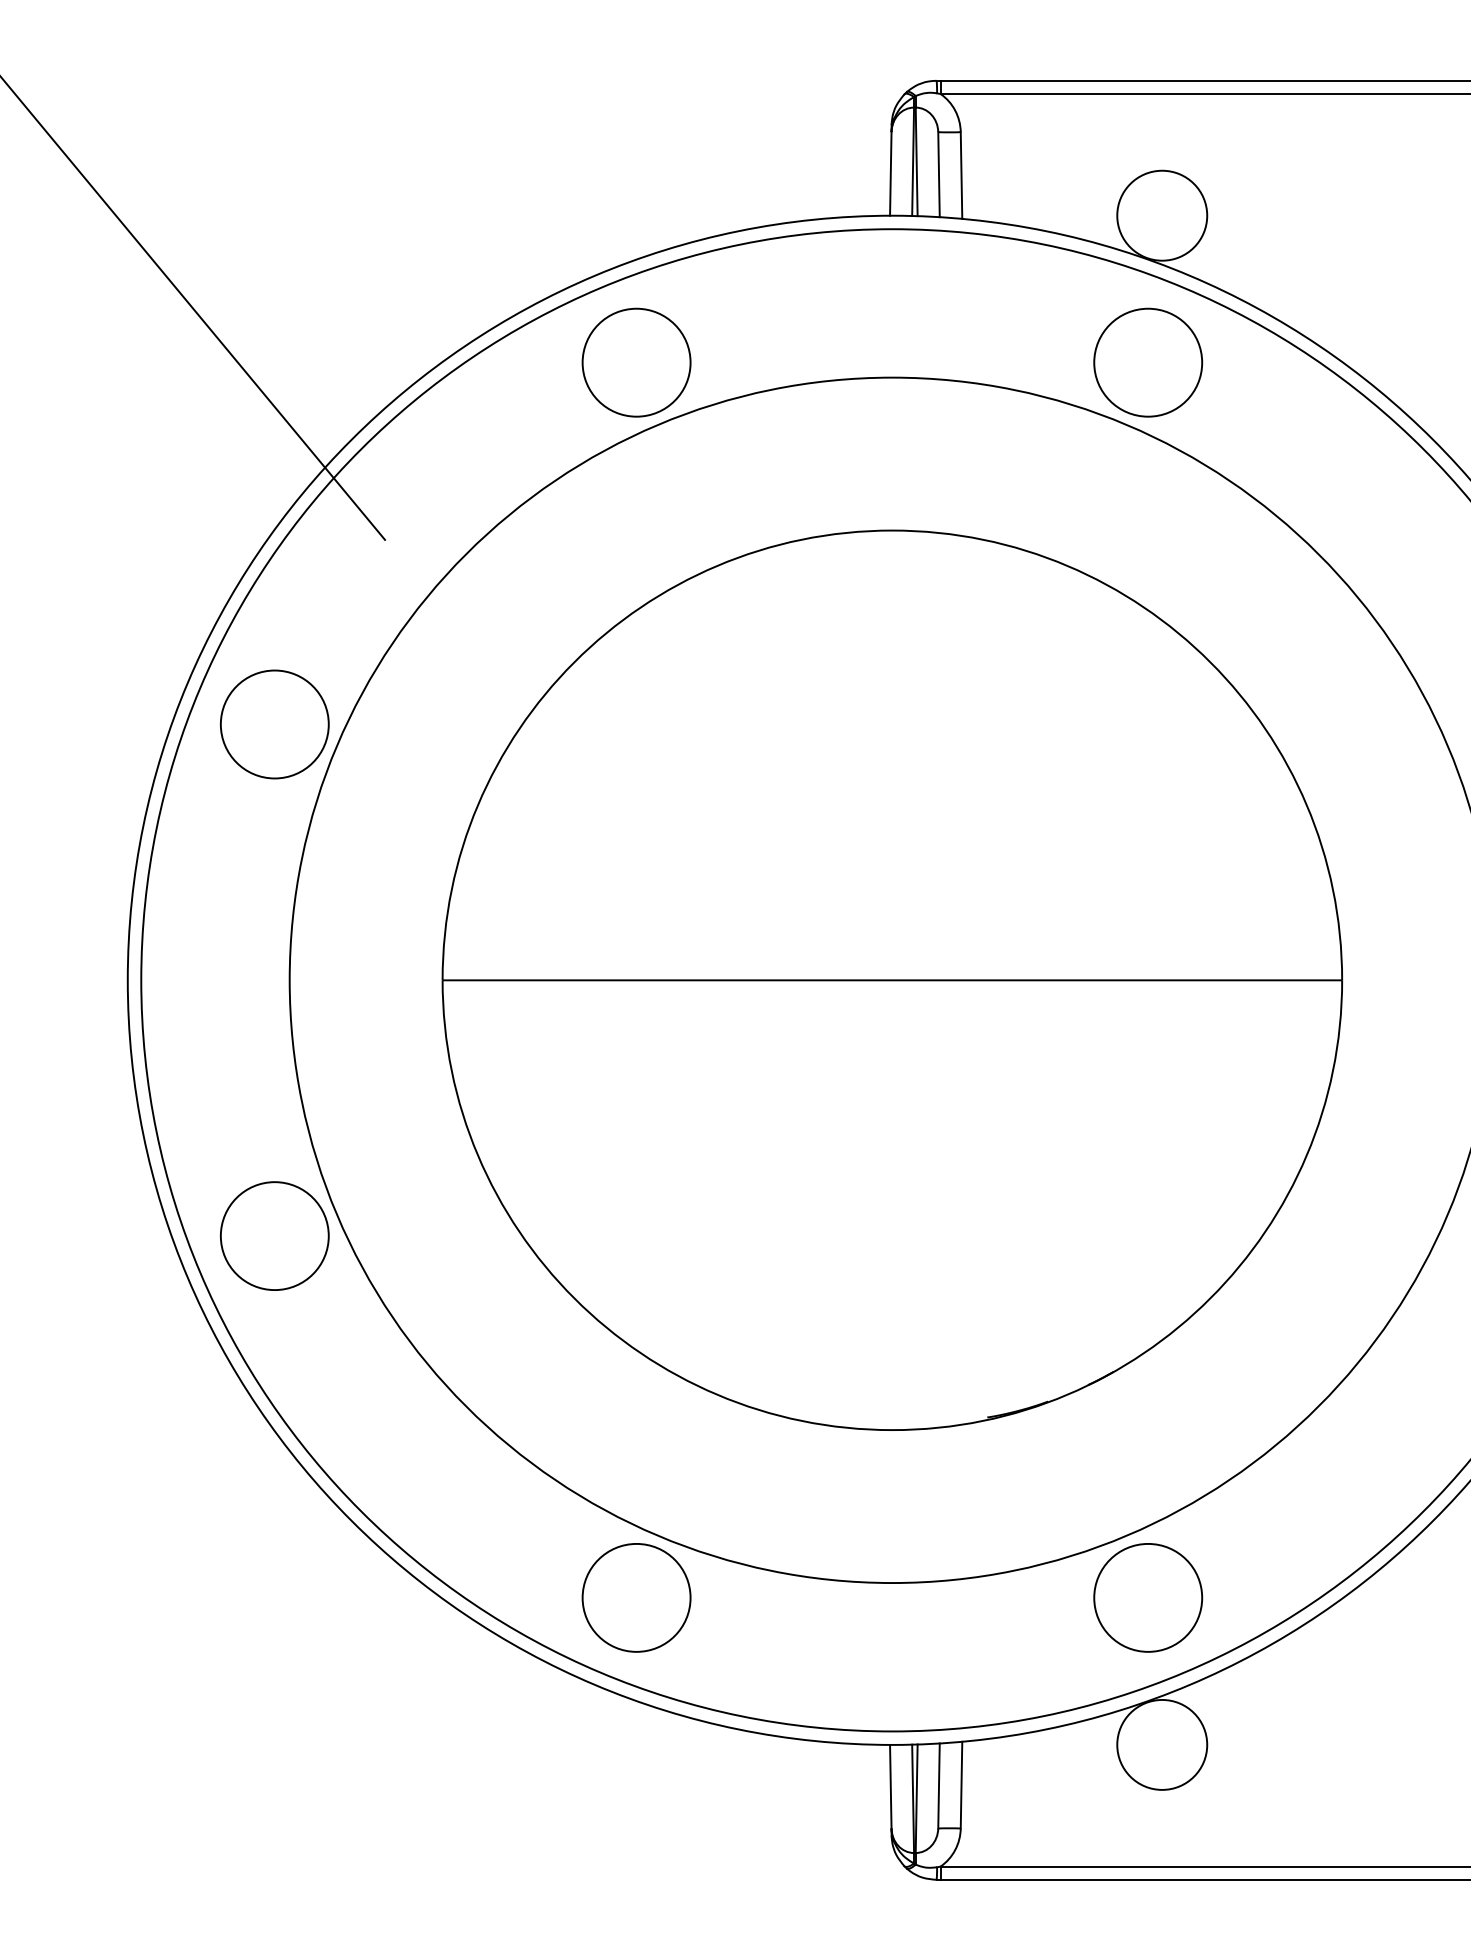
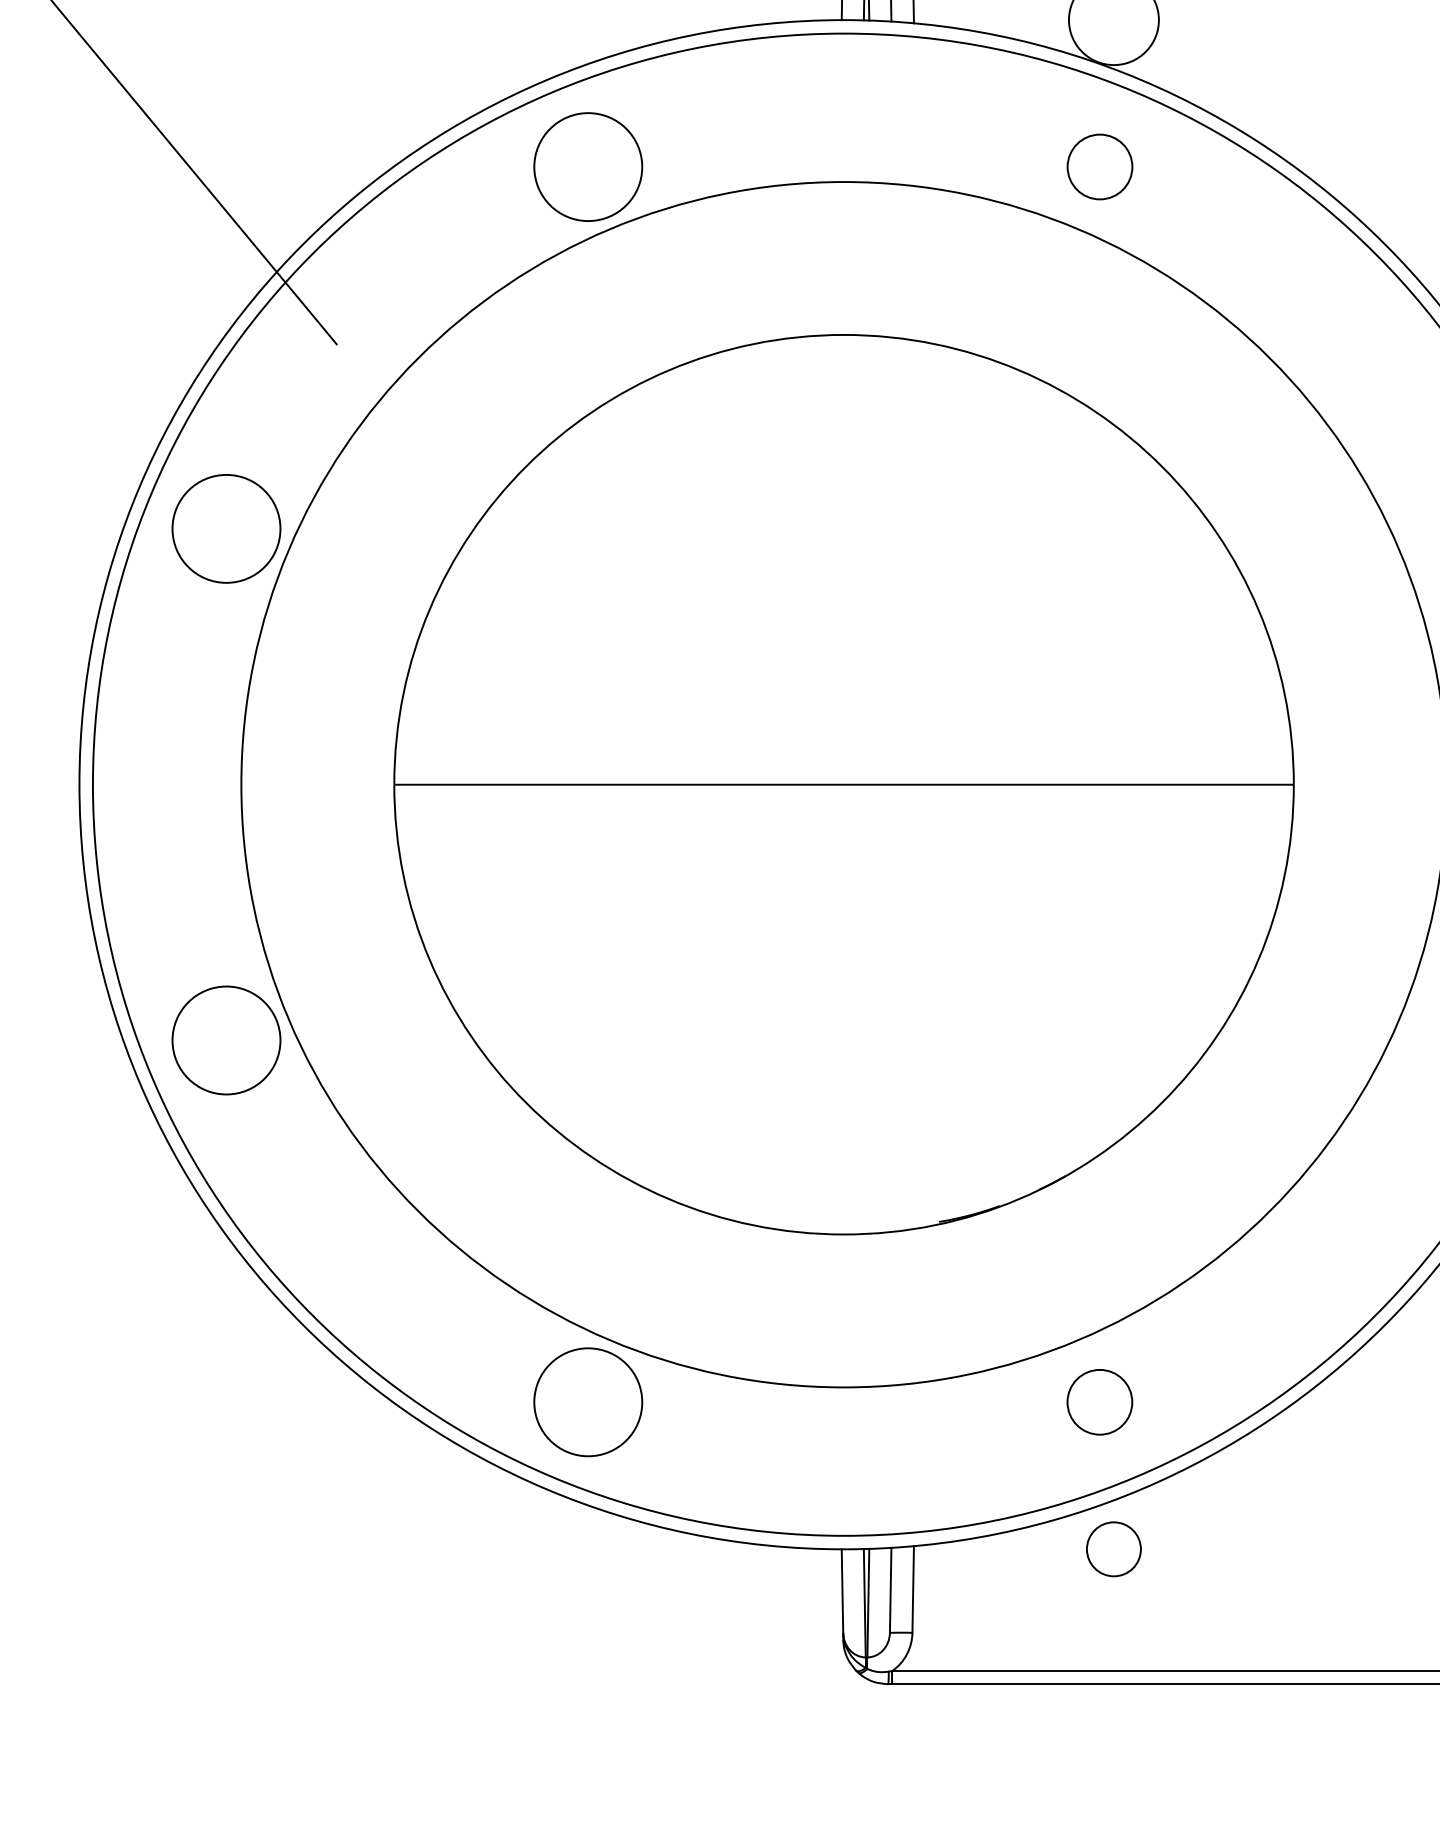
circle: (1148, 362) -> (1100, 166), size x0.6
circle: (1148, 1597) -> (1100, 1401), size x0.6
circle: (1162, 1744) -> (1114, 1548), size x0.6

